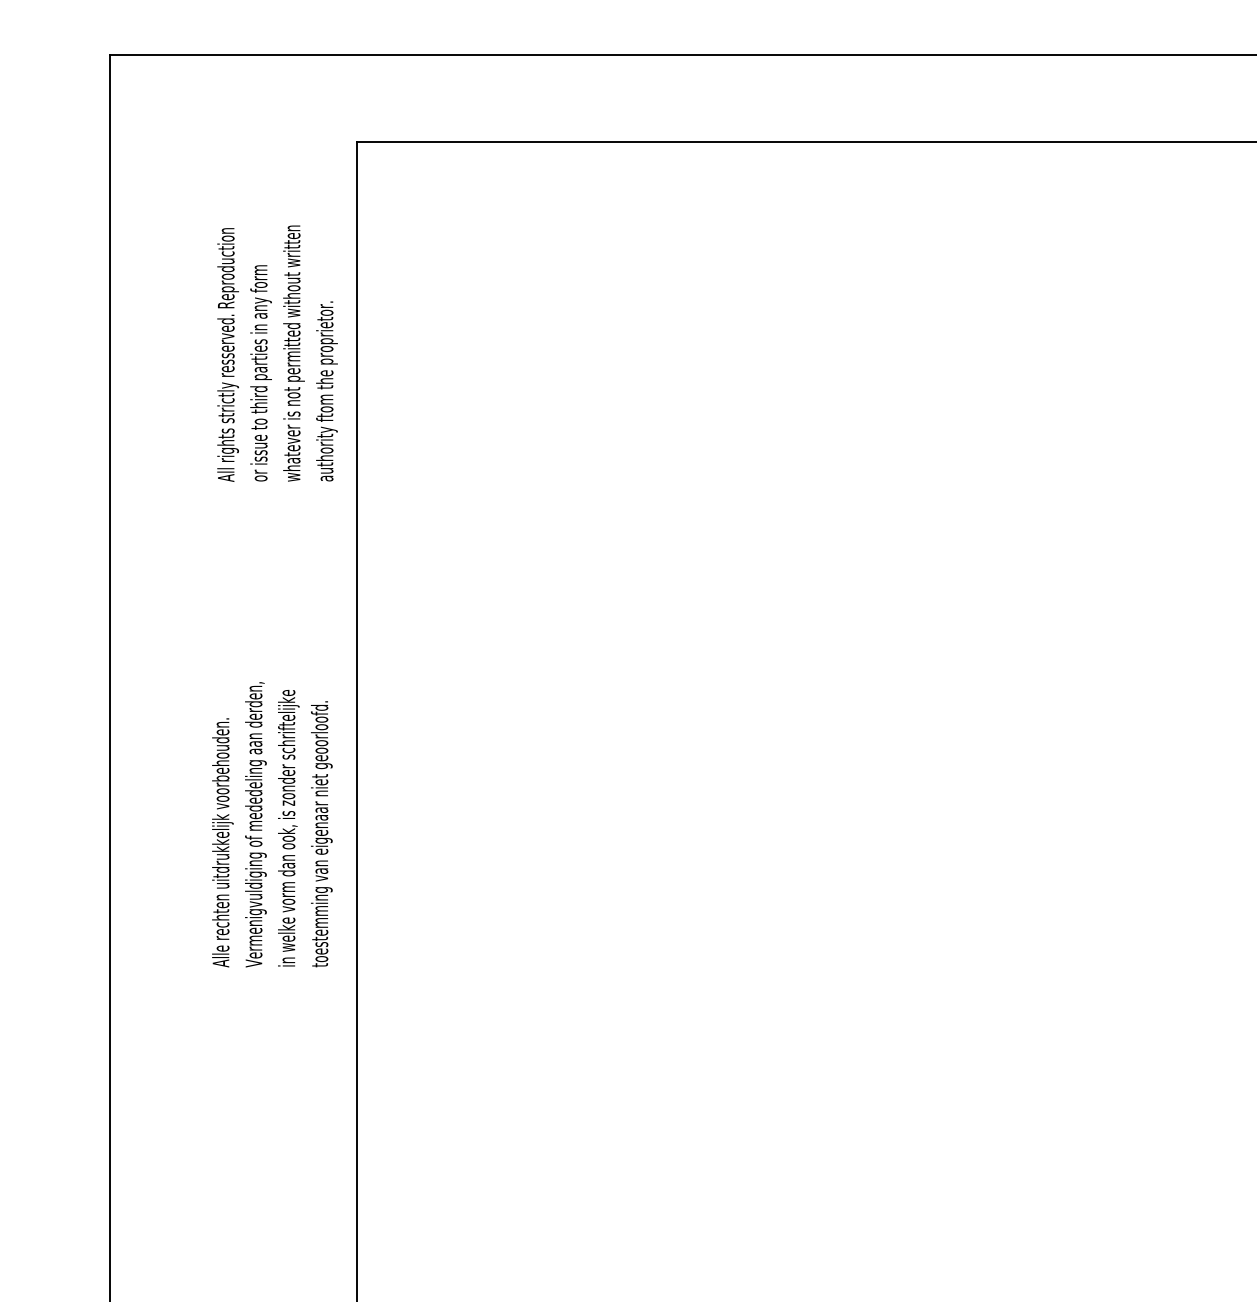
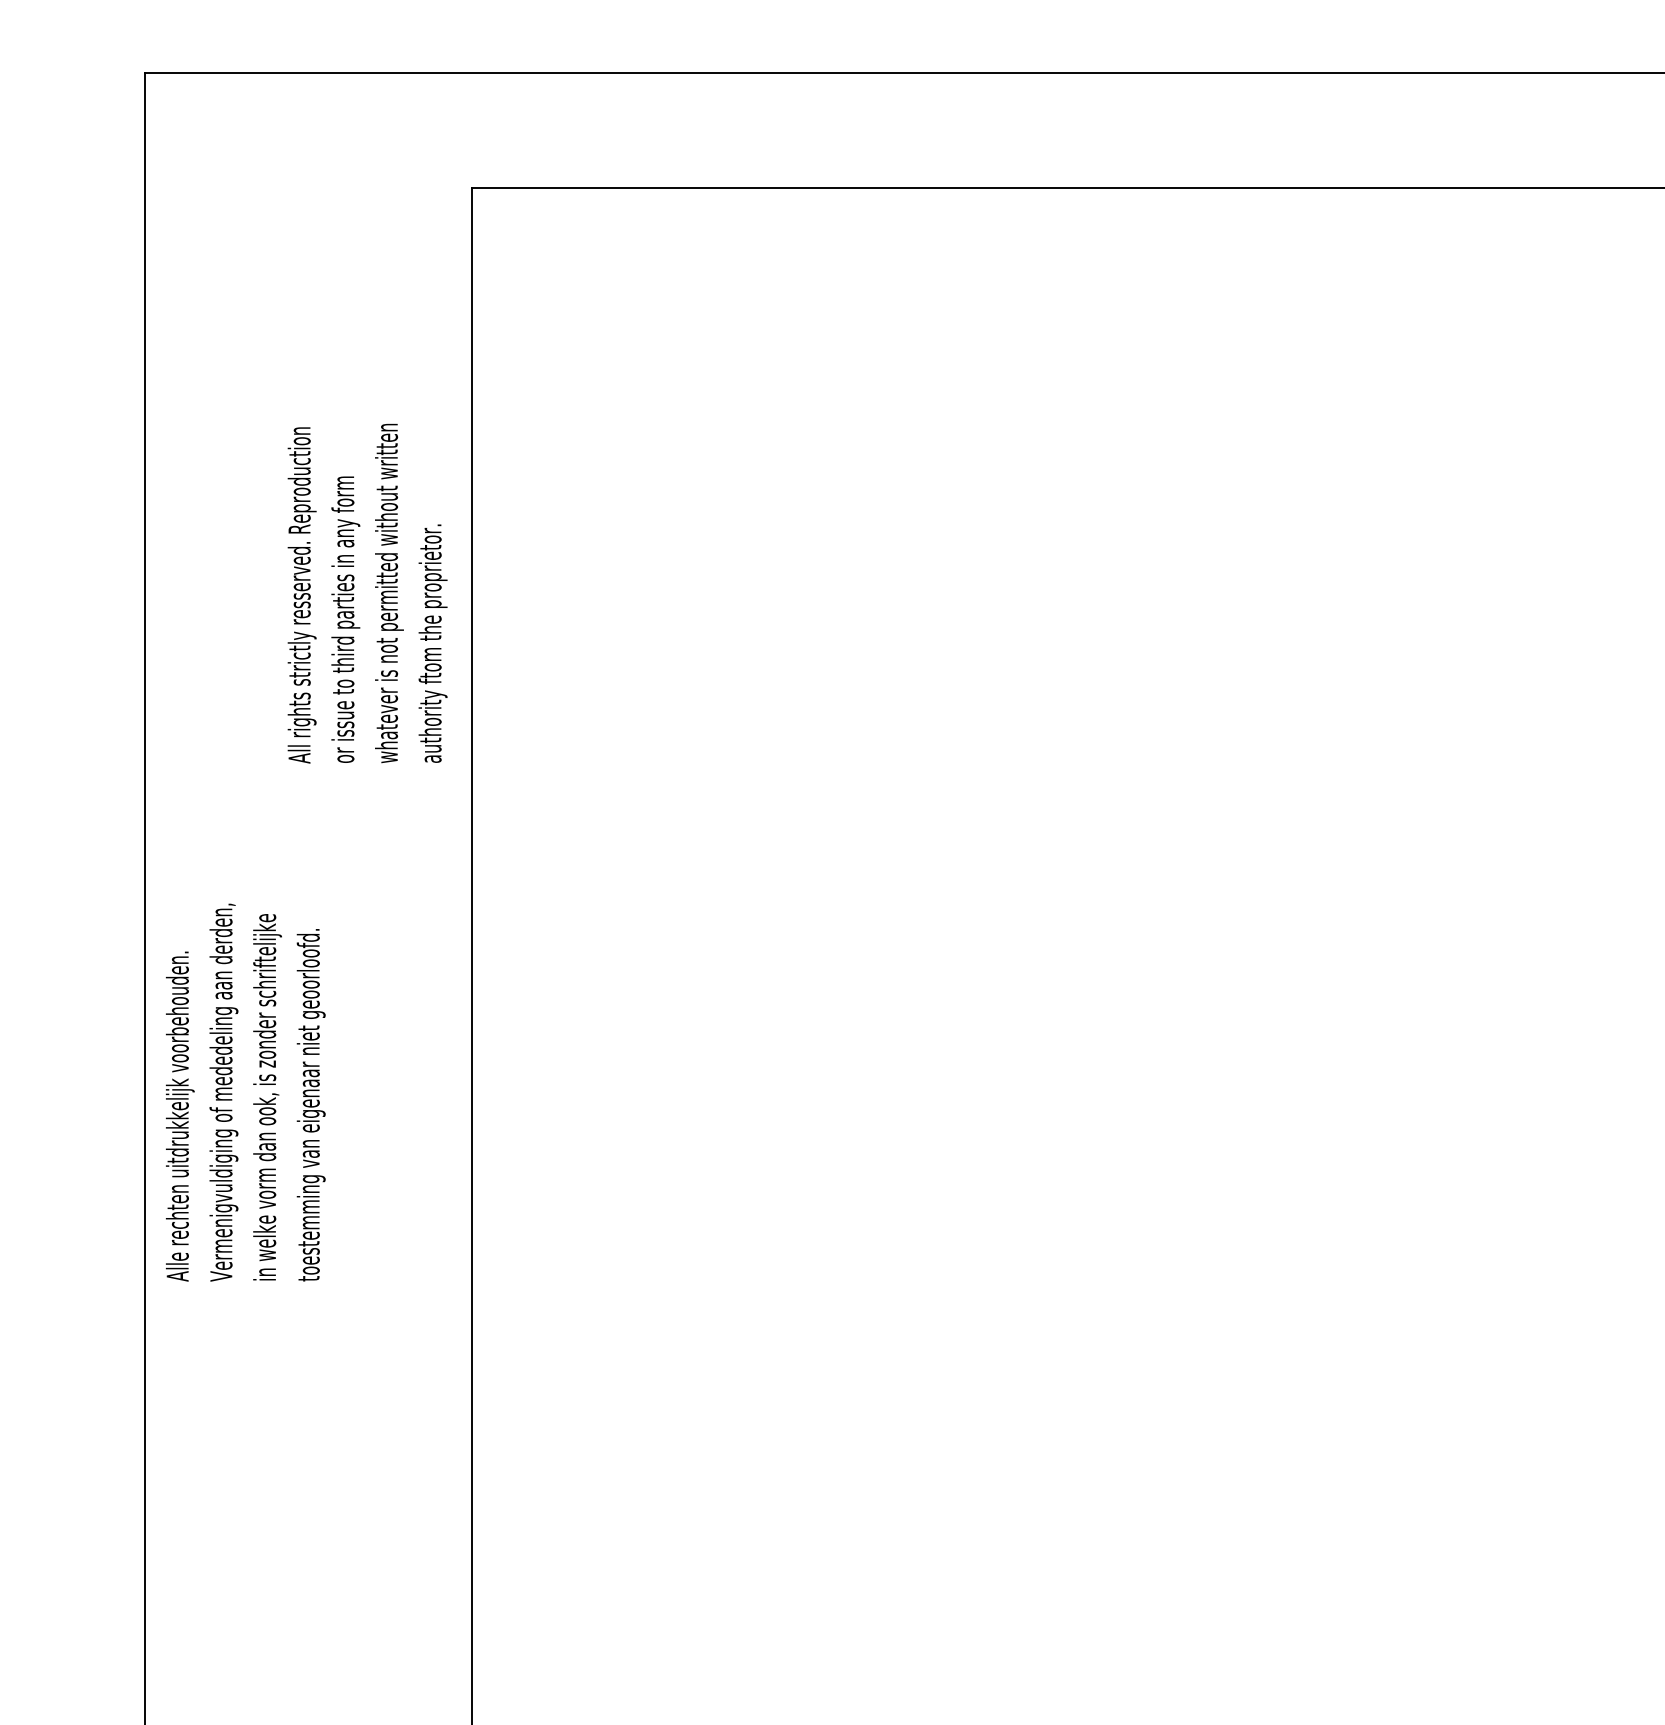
text: (277, 353) -> (367, 593), moved
text: (272, 824) -> (245, 1092), moved

